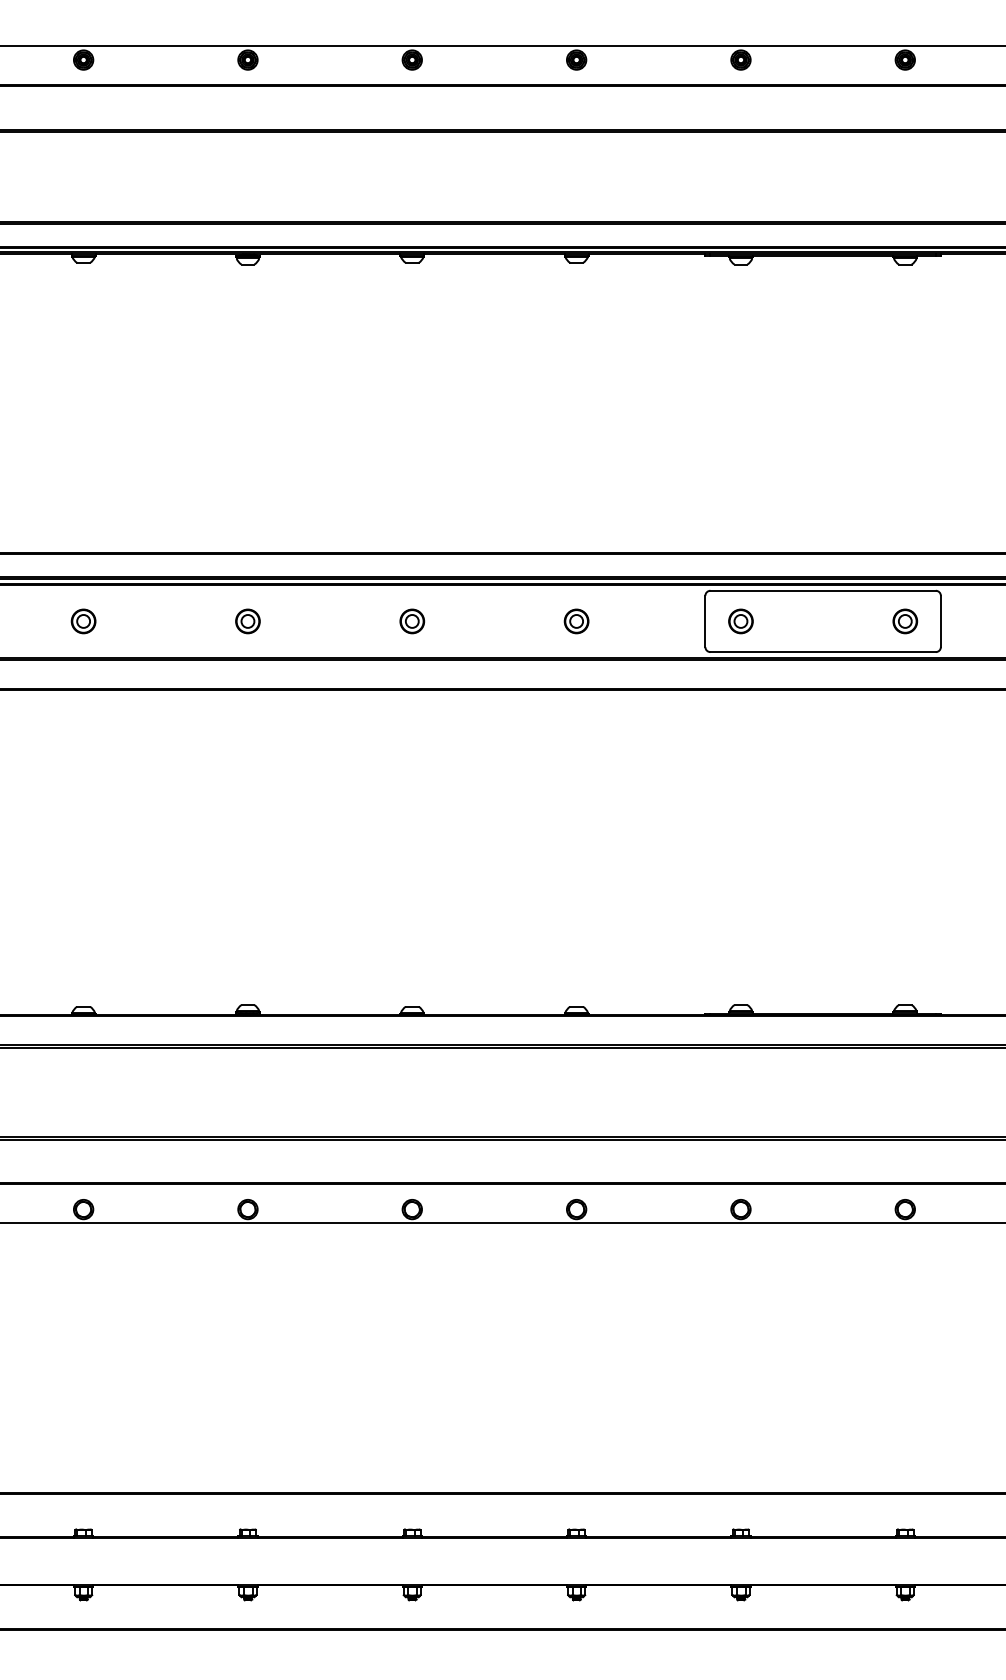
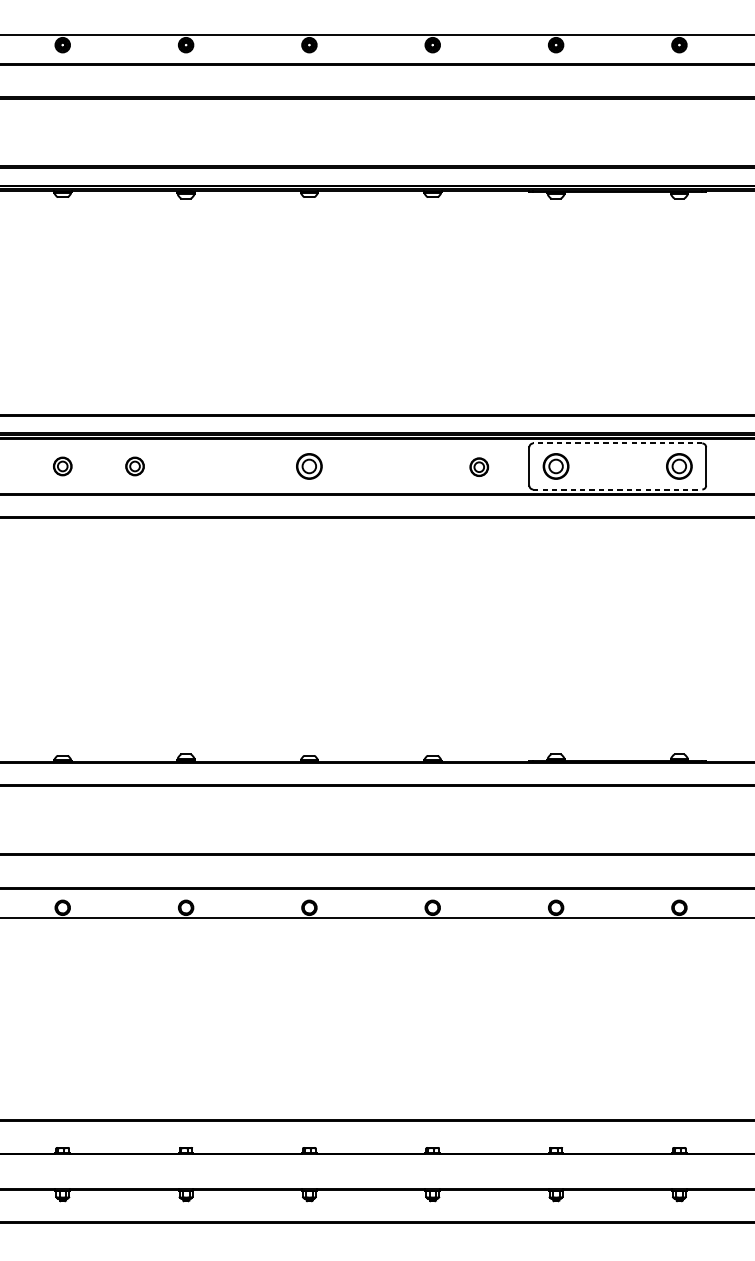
line: (823, 590) -> (618, 443), solid -> dashed
part: (247, 621) -> (134, 466), moved
part: (412, 621) -> (309, 466), size x1.4
part: (576, 621) -> (479, 467), moved
part: (740, 621) -> (555, 466), size x1.4
part: (905, 621) -> (679, 466), size x1.4
line: (823, 652) -> (618, 489), solid -> dashed

